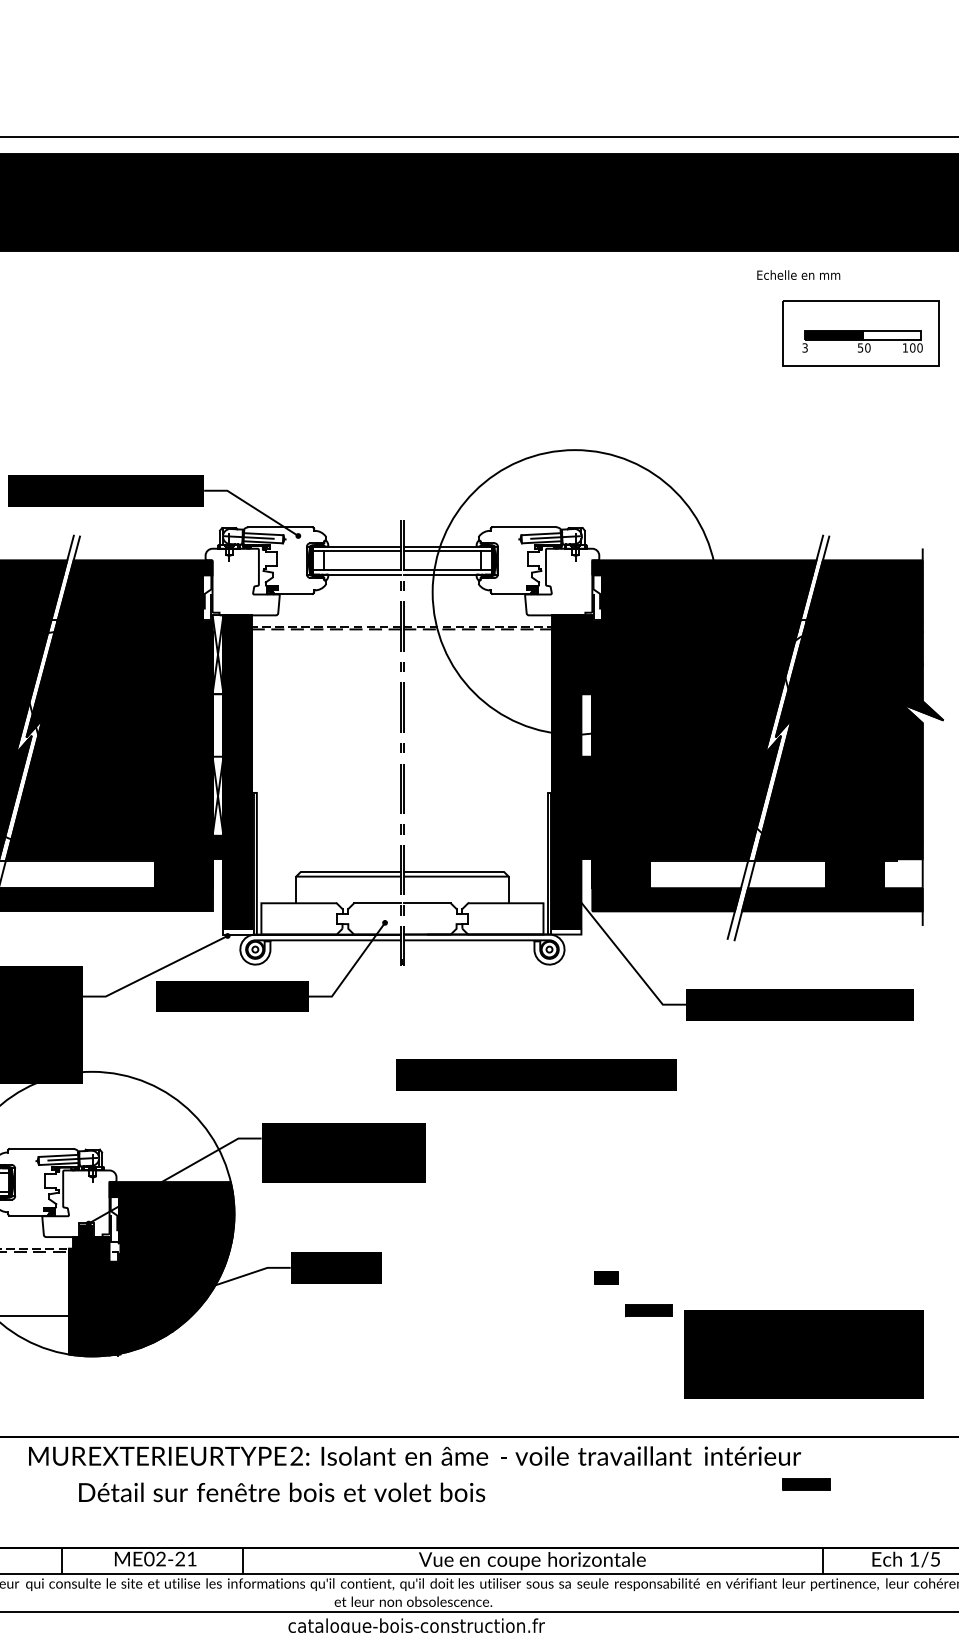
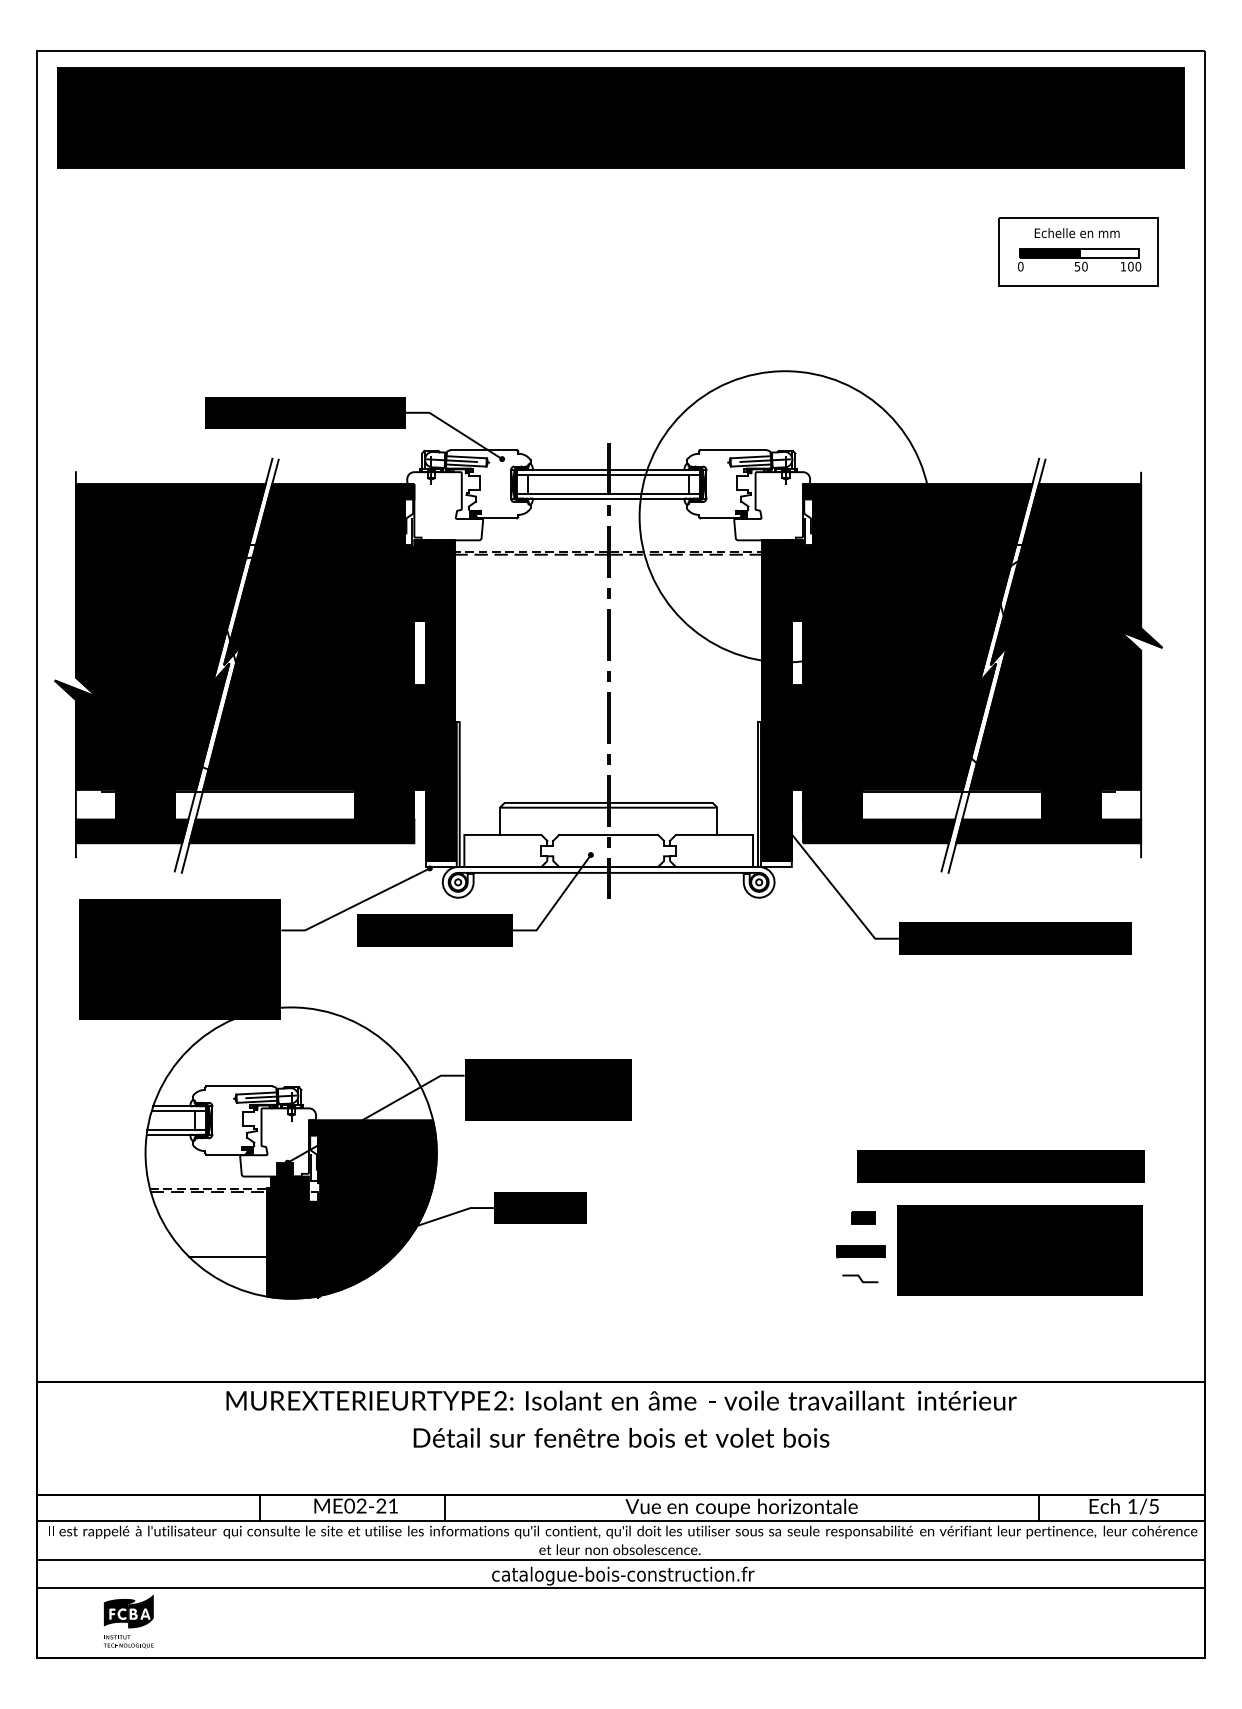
text: (798, 275) -> (1076, 233), moved
text: (804, 347) -> (1020, 266), 3 -> 0
fill: (217, 653) -> (419, 579), added
fill: (217, 796) -> (419, 725), added
text: (536, 1074) -> (1000, 1166), moved
part: (606, 1277) -> (863, 1217), moved
line: (648, 1336) -> (860, 1278), added
text: (803, 1354) -> (1019, 1250), moved
part: (805, 1484) -> (1021, 1429), removed
text: (282, 1492) -> (621, 1437), moved

